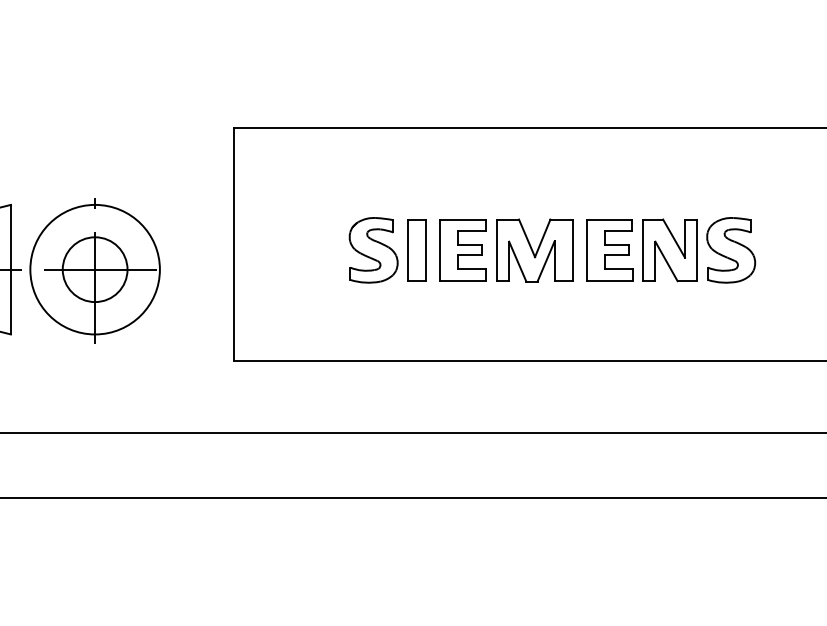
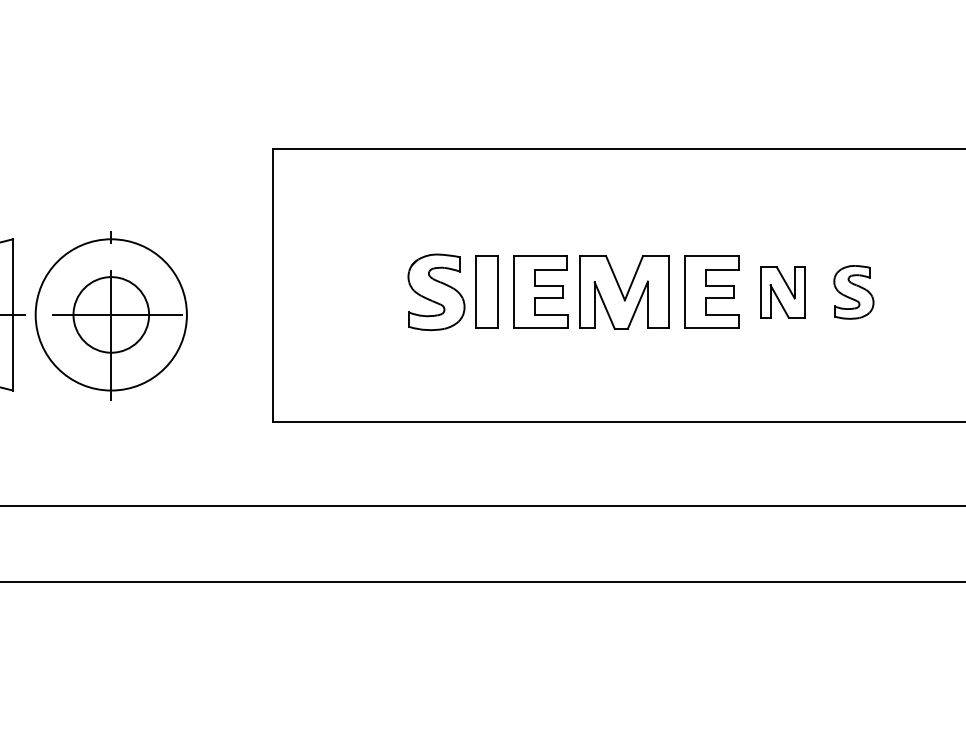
part: (670, 250) -> (782, 292), size x0.7
part: (730, 250) -> (853, 292), size x0.7

